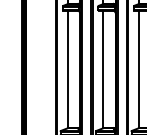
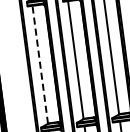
line: (67, 69) -> (39, 64), solid -> dashed

